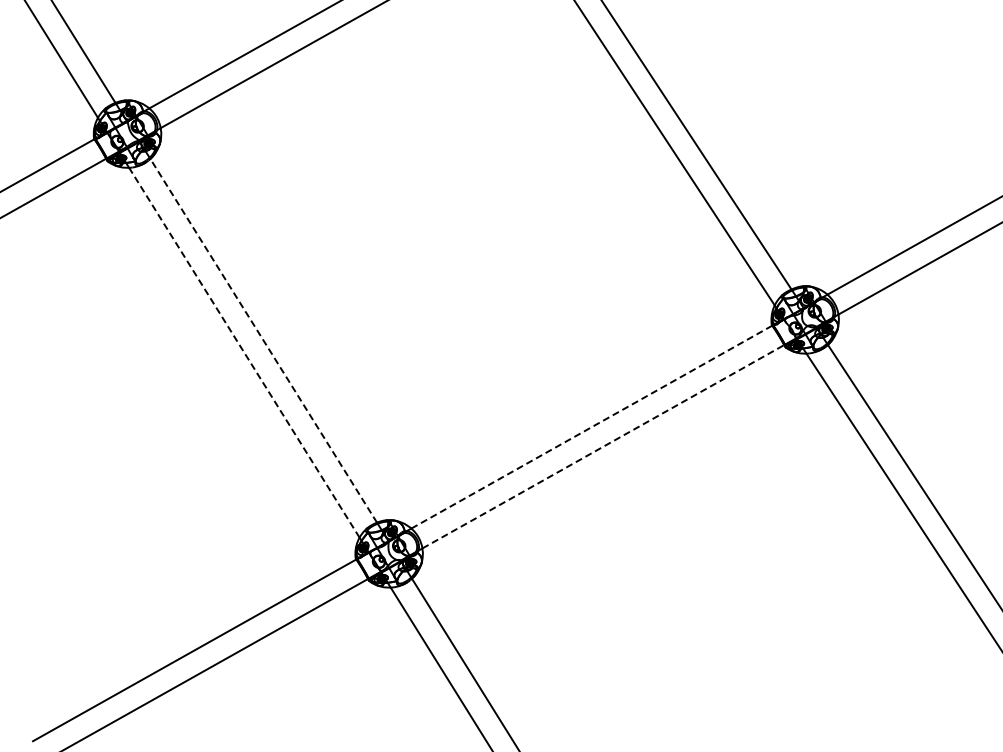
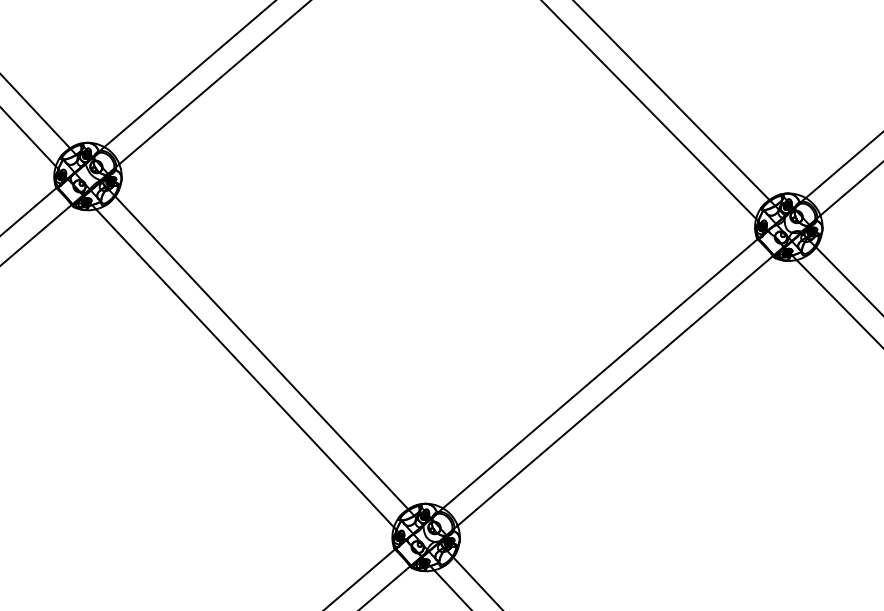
line: (263, 340) -> (261, 352), dashed -> solid
line: (244, 352) -> (245, 368), dashed -> solid
line: (592, 426) -> (600, 373), dashed -> solid
line: (603, 446) -> (615, 390), dashed -> solid

